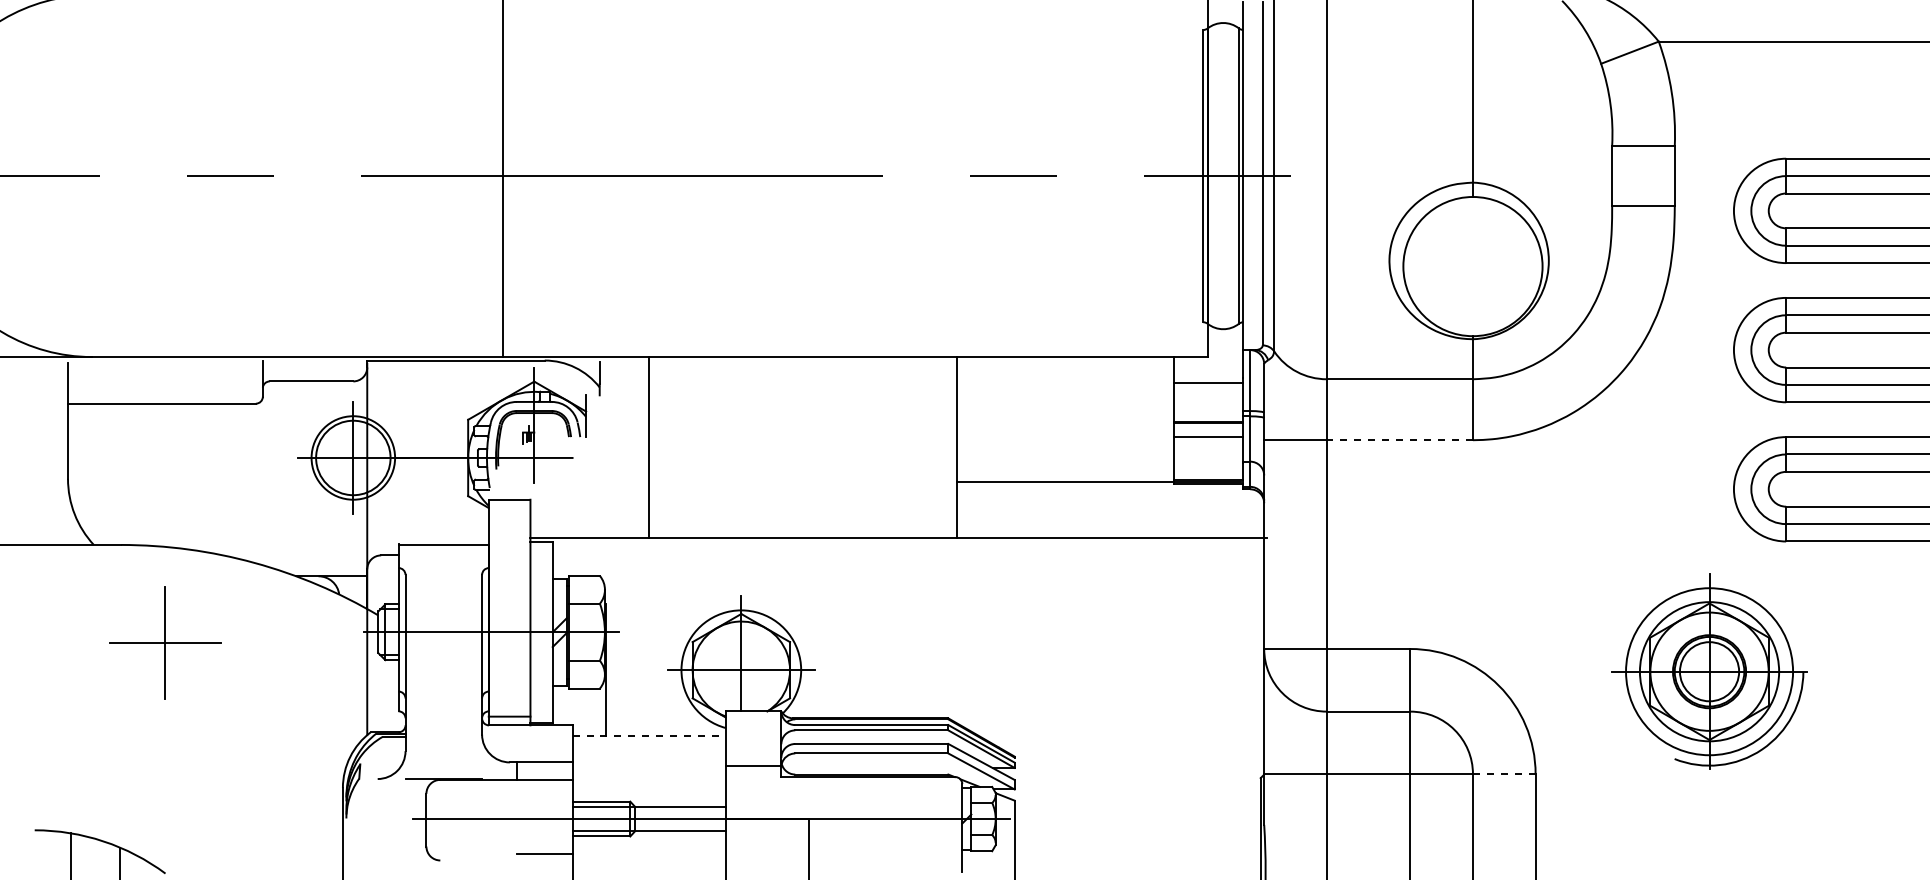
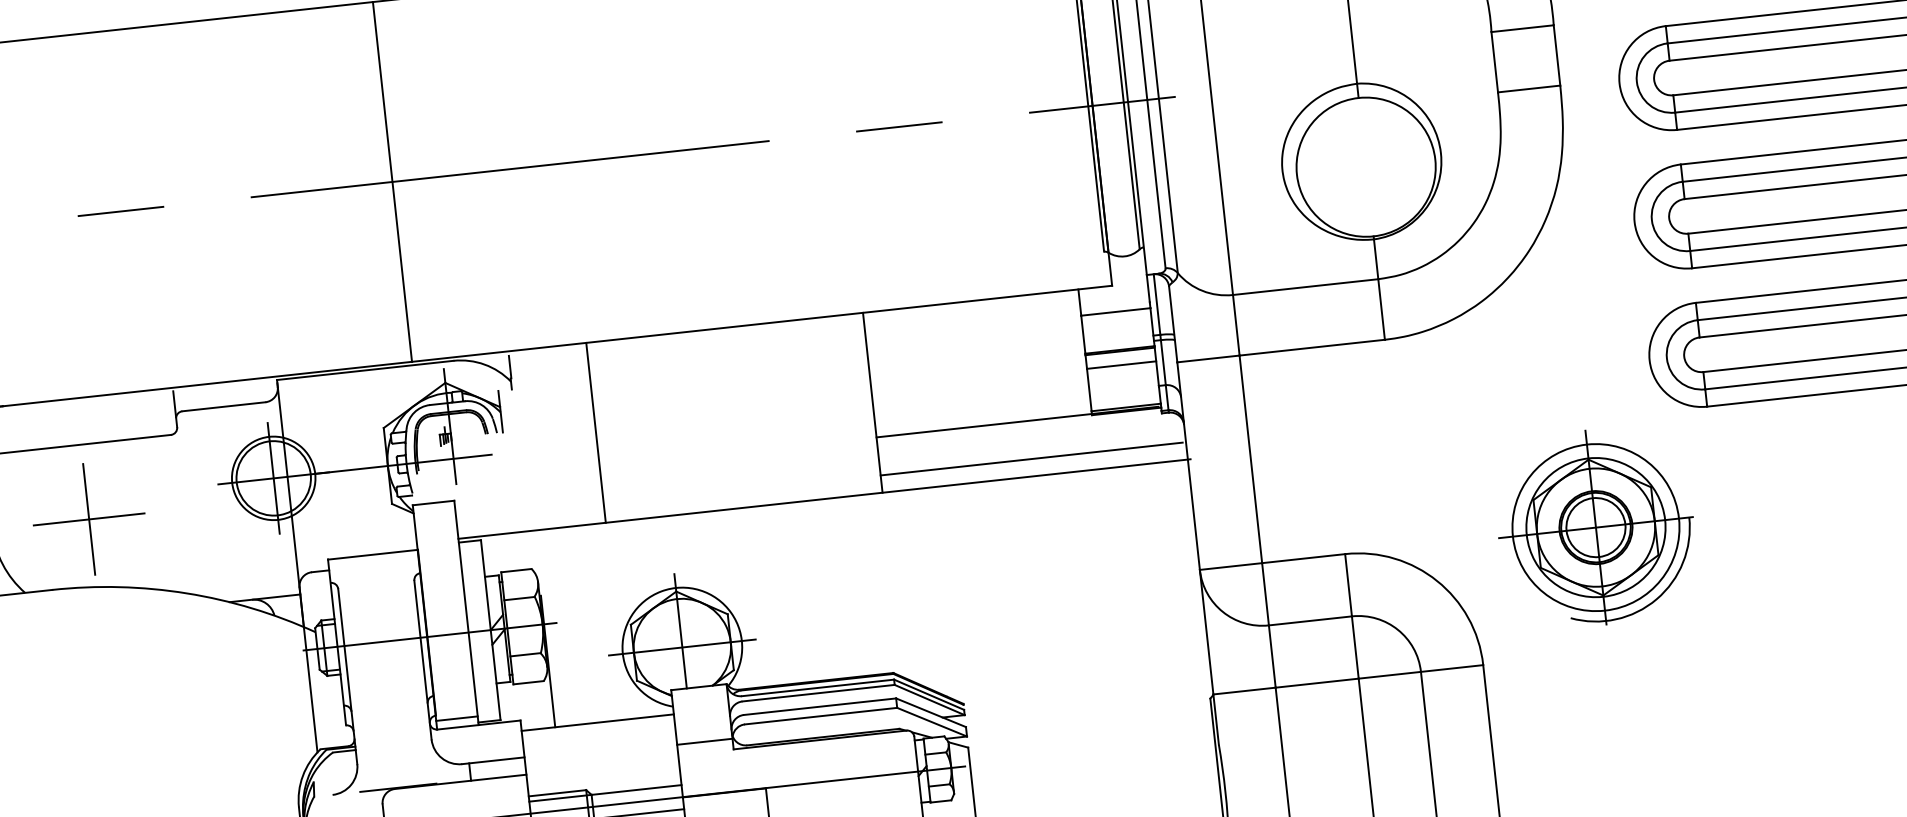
line: (1399, 440) -> (1311, 348), dashed -> solid
line: (648, 447) -> (595, 432), moved
line: (1108, 520) -> (1031, 458), added
part: (165, 642) -> (89, 519), moved
part: (1709, 671) -> (1595, 527), moved
line: (649, 735) -> (598, 722), dashed -> solid
line: (1504, 774) -> (1452, 668), dashed -> solid

